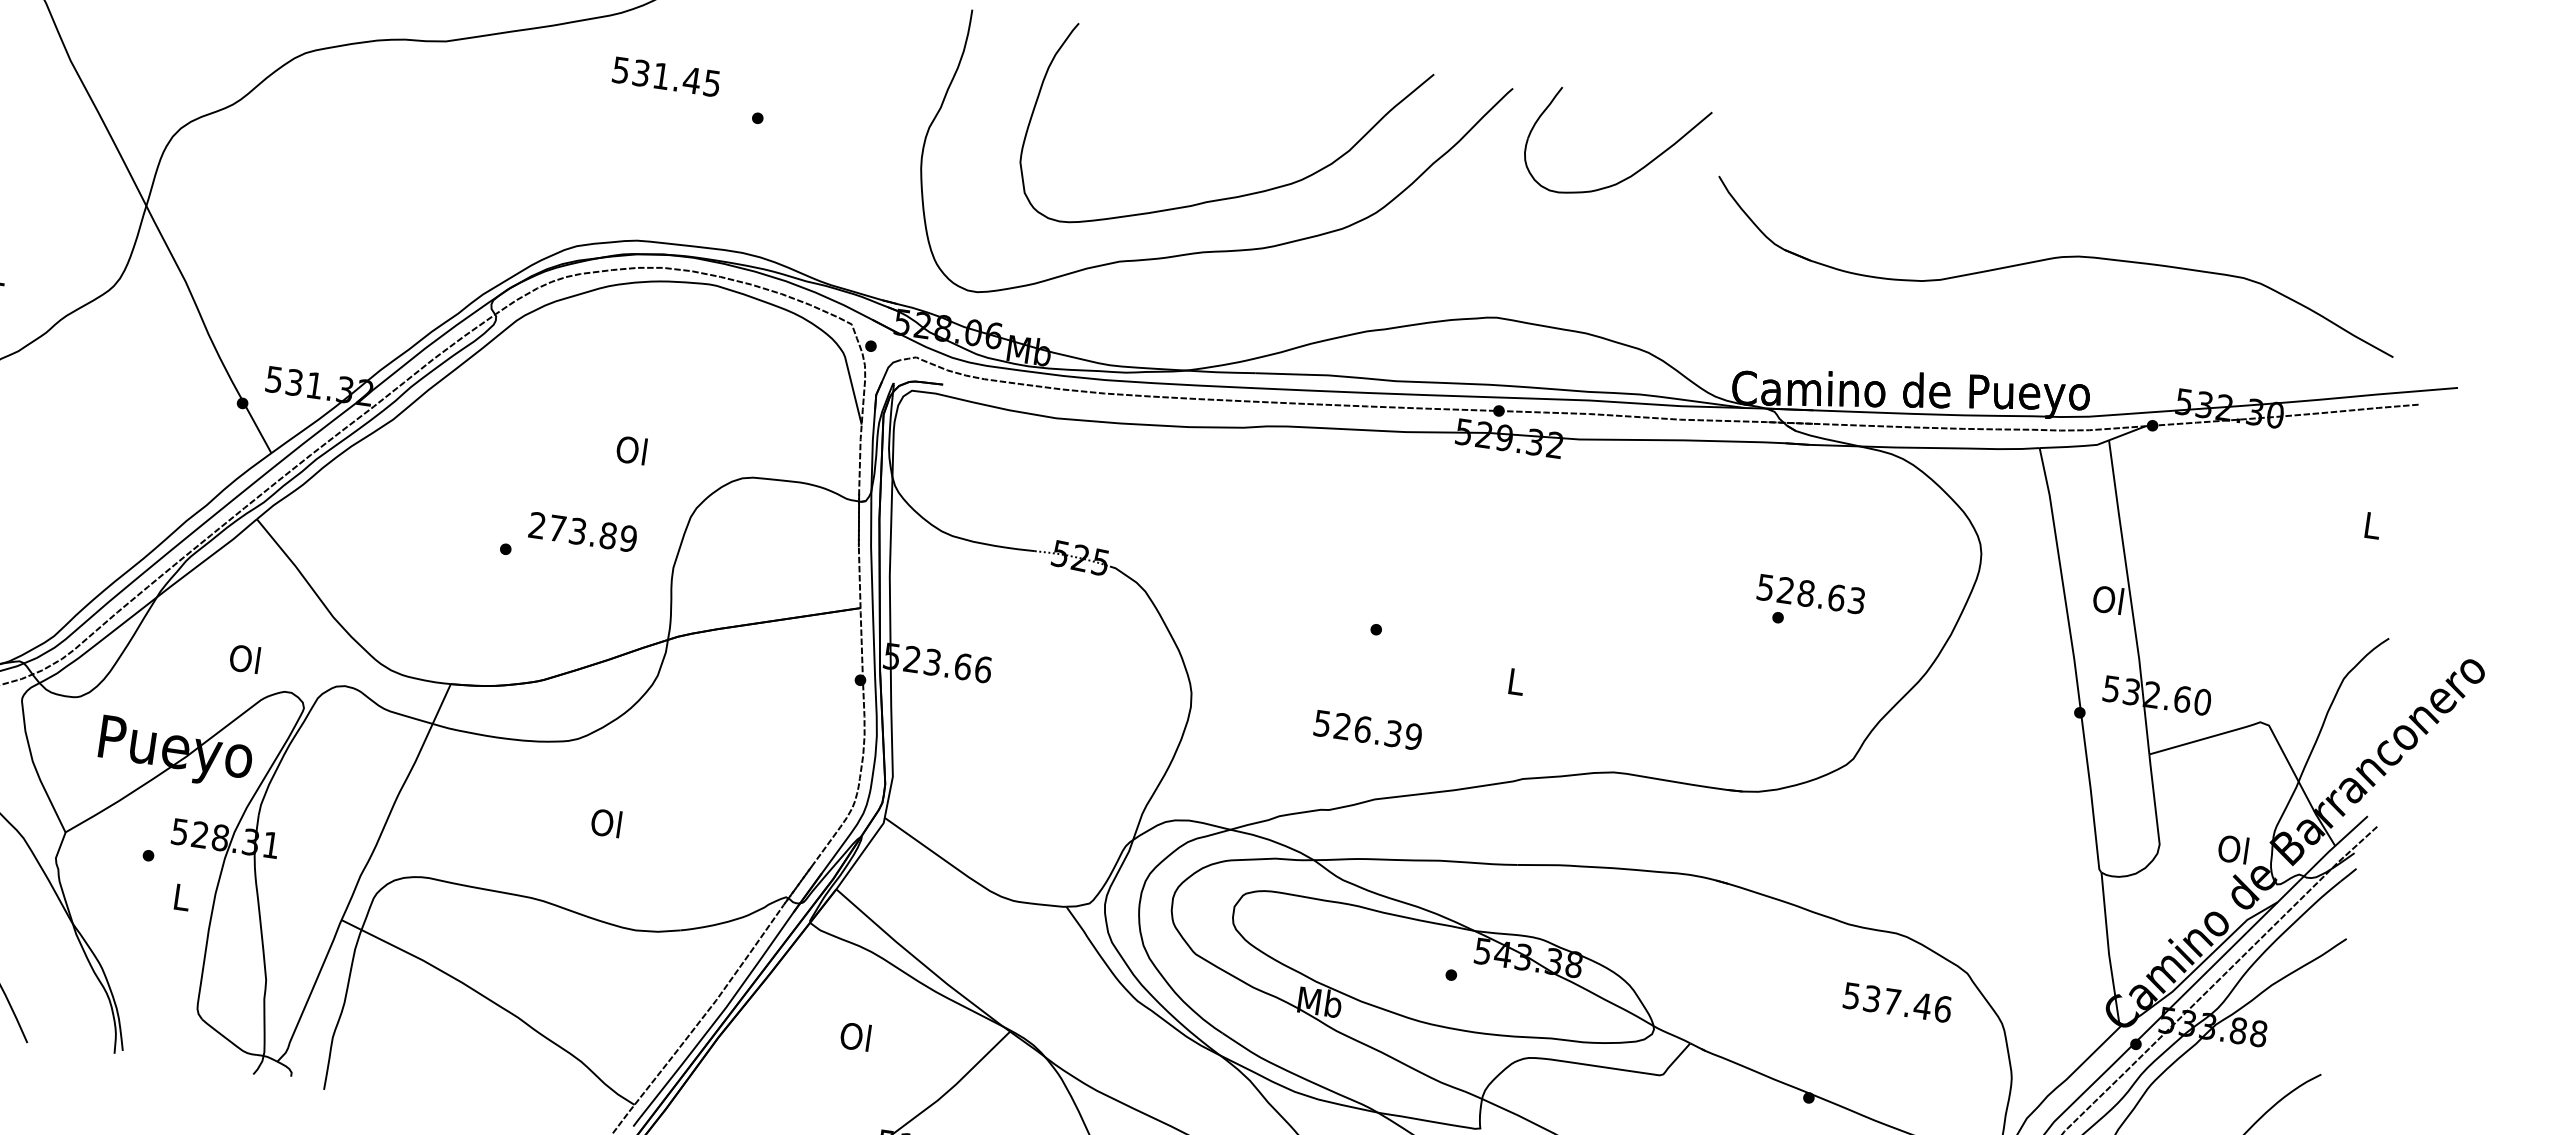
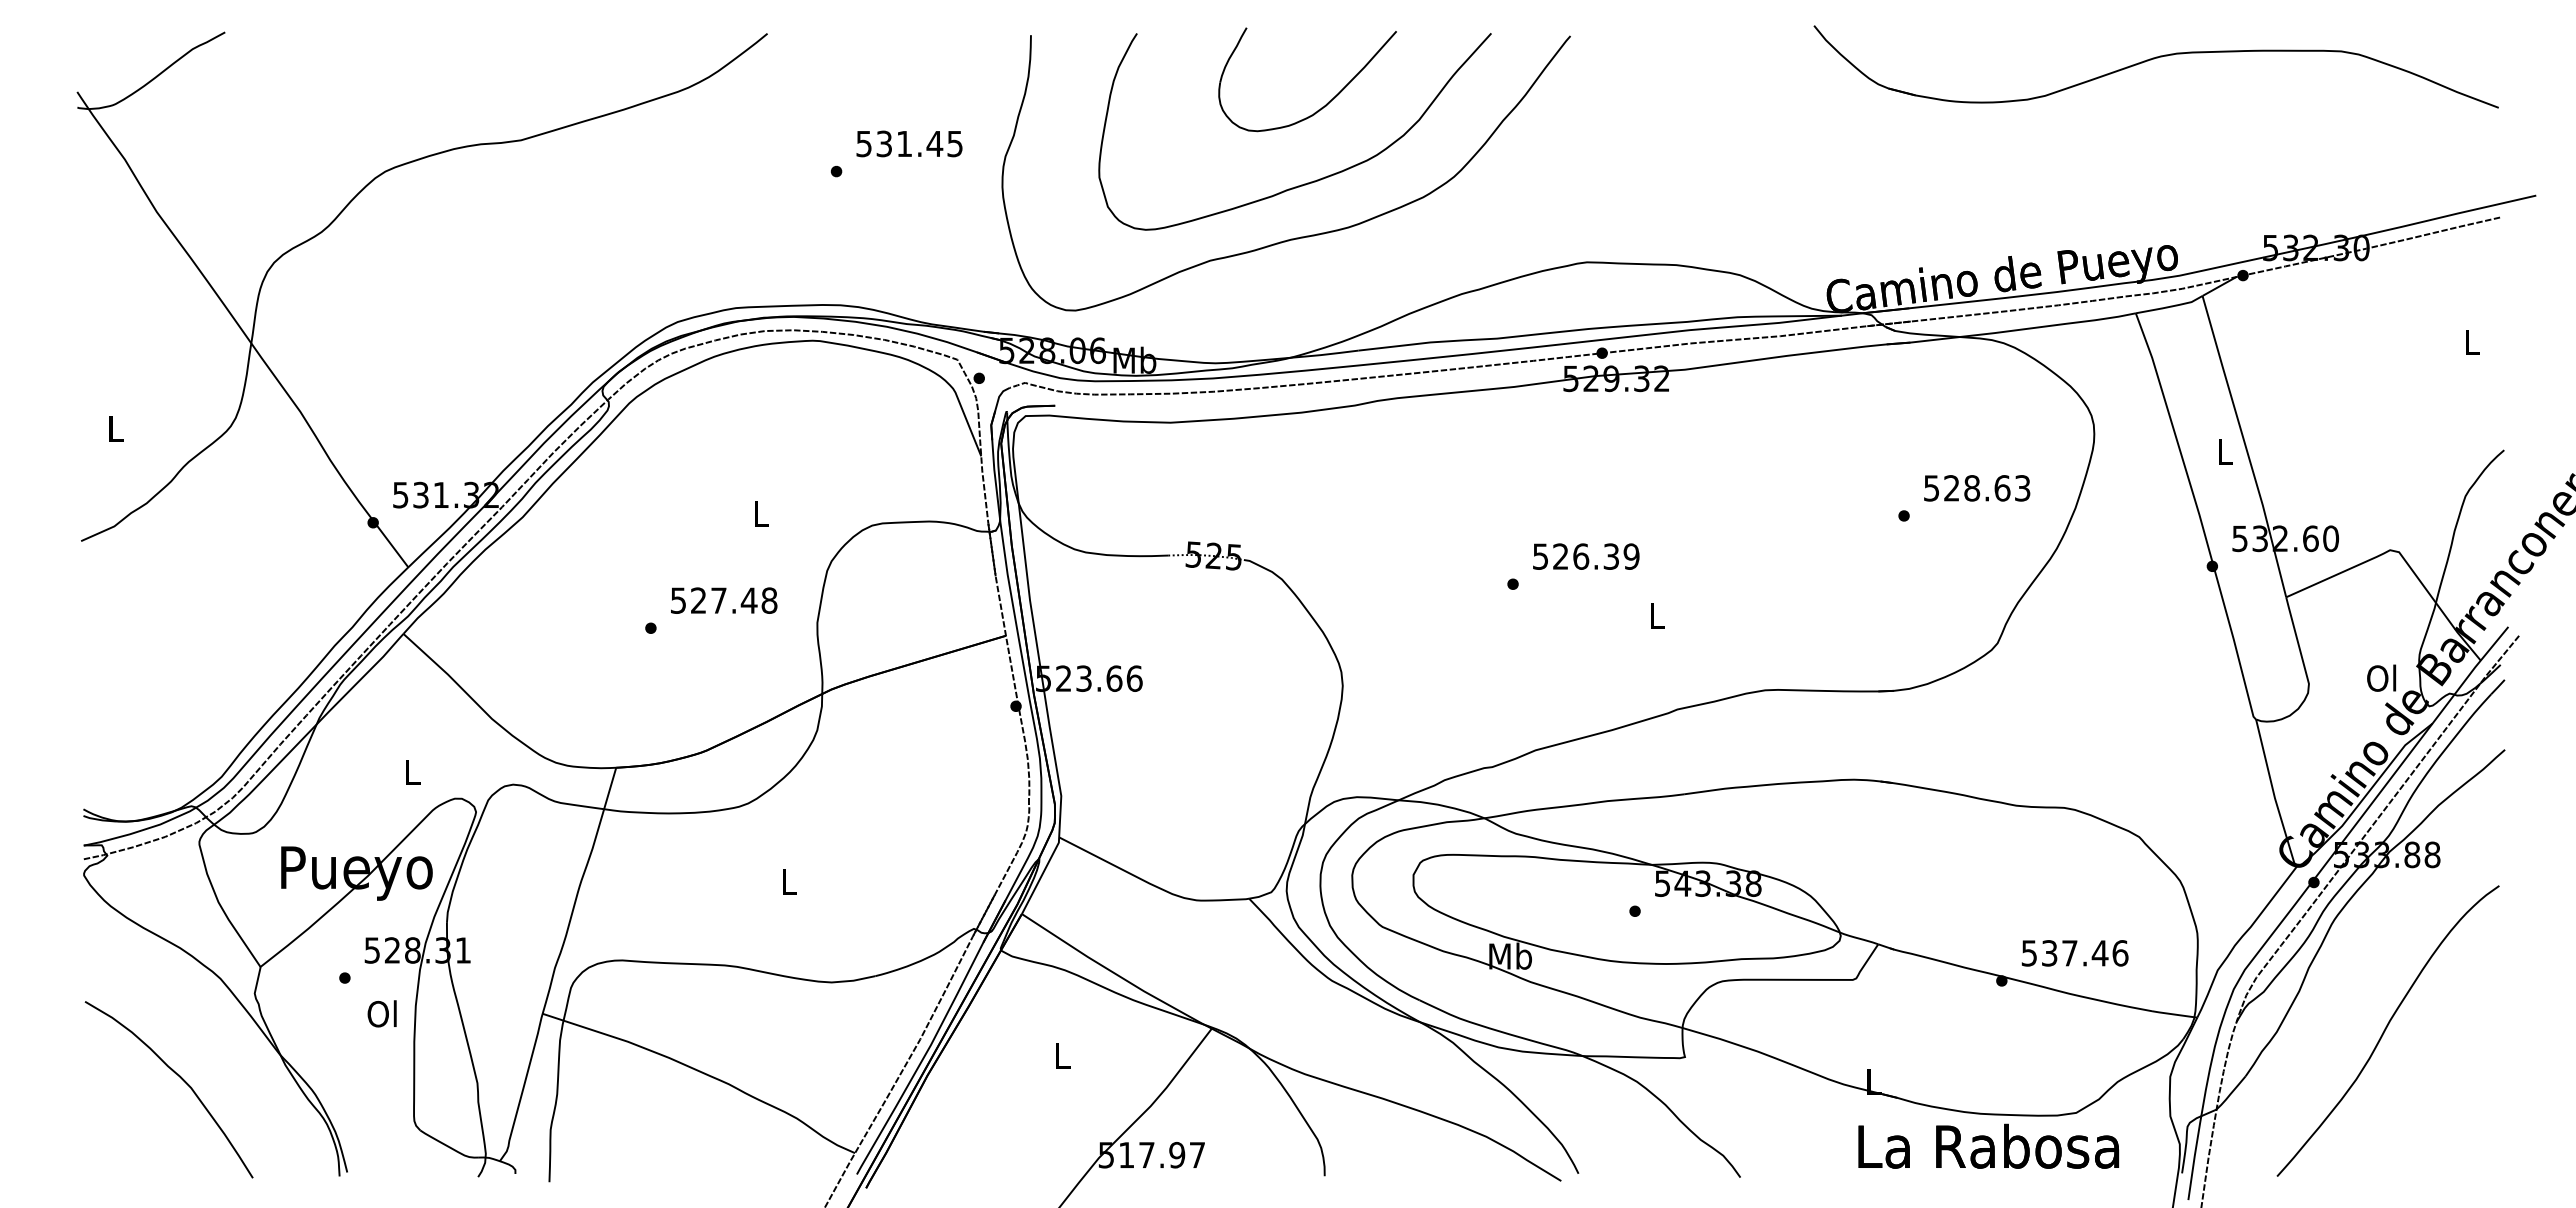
text: (666, 76) -> (909, 143), moved
part: (1635, 172) -> (1329, 100), moved
part: (2055, 259) -> (2154, 59), moved
text: (631, 449) -> (759, 513), Ol -> L
text: (582, 531) -> (723, 600), 273.89 -> 527.48
text: (1811, 594) -> (1977, 488), moved
text: (2107, 599) -> (2223, 451), Ol -> L
text: (244, 658) -> (410, 771), Ol -> L
text: (1368, 730) -> (1586, 556), moved
text: (606, 822) -> (787, 881), Ol -> L
text: (180, 896) -> (381, 1013), L -> Ol
text: (1896, 1002) -> (2074, 953), moved
text: (854, 1035) -> (1060, 1054), Ol -> L

